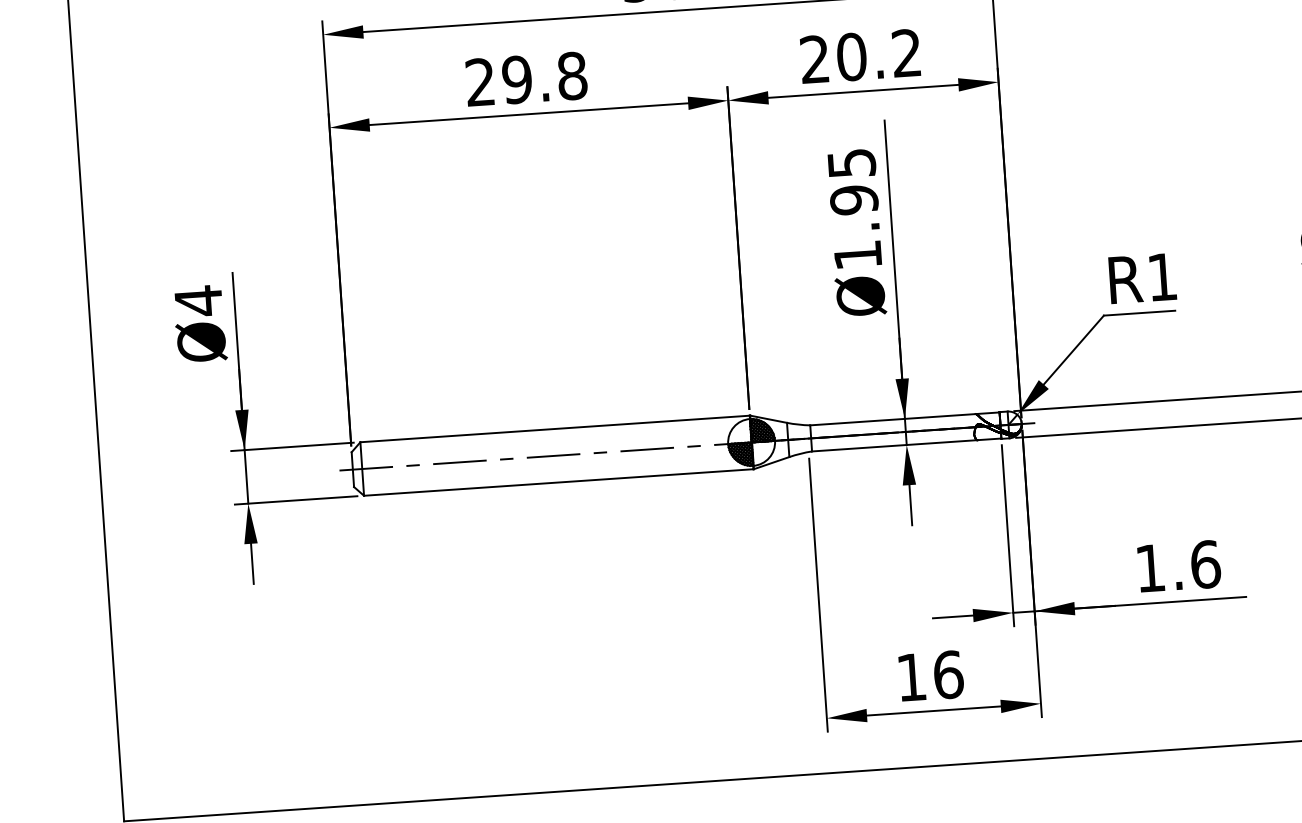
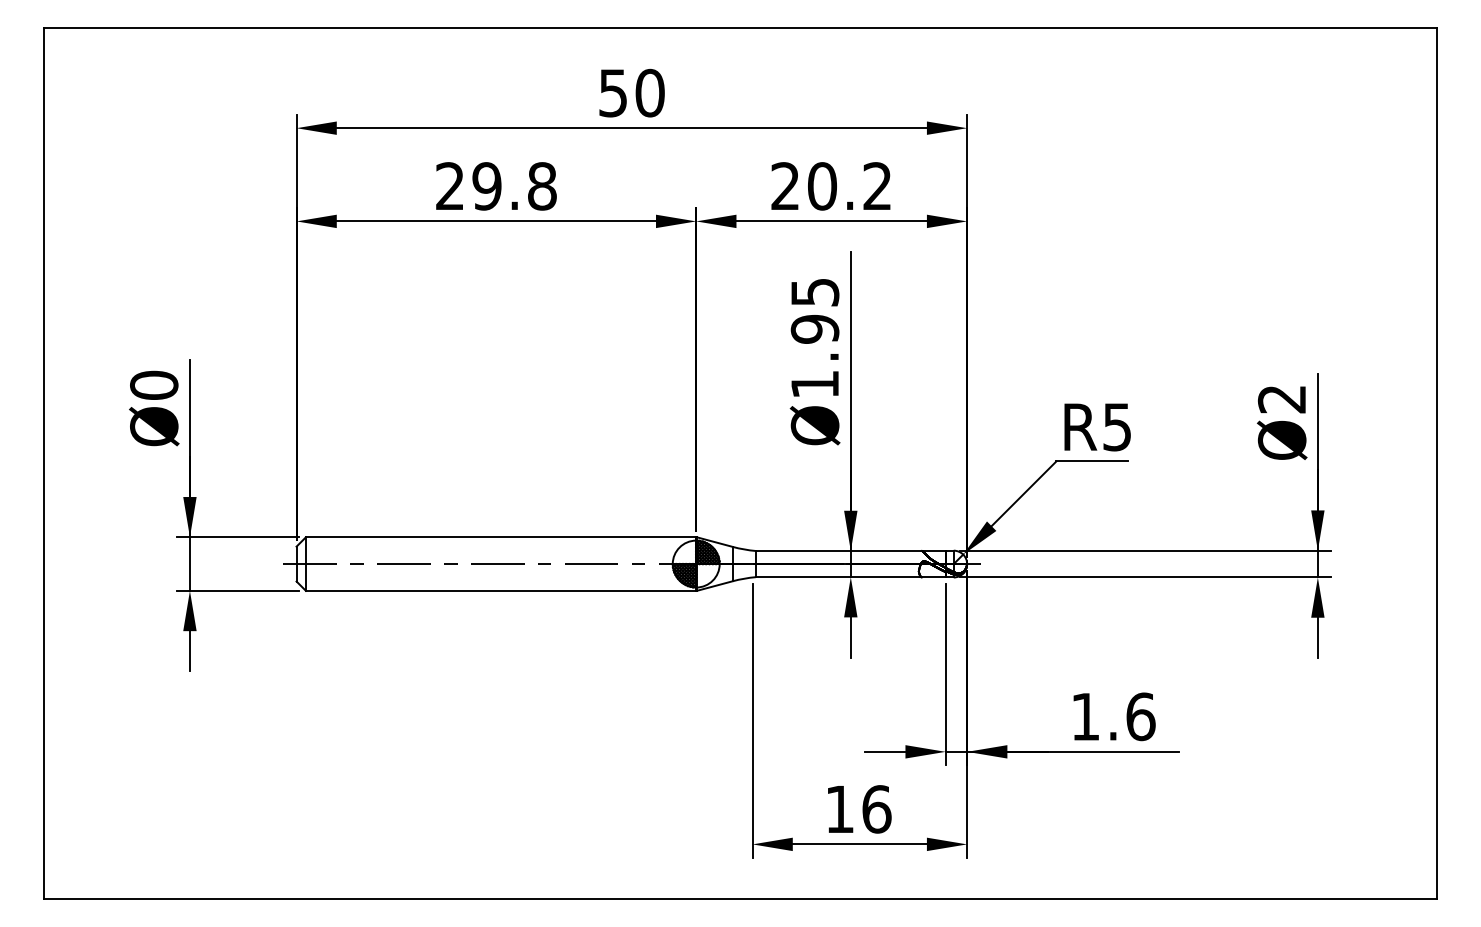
text: (1161, 277) -> (1116, 427), R1 -> R5
text: (198, 301) -> (154, 385), Ø4 -> Ø0

